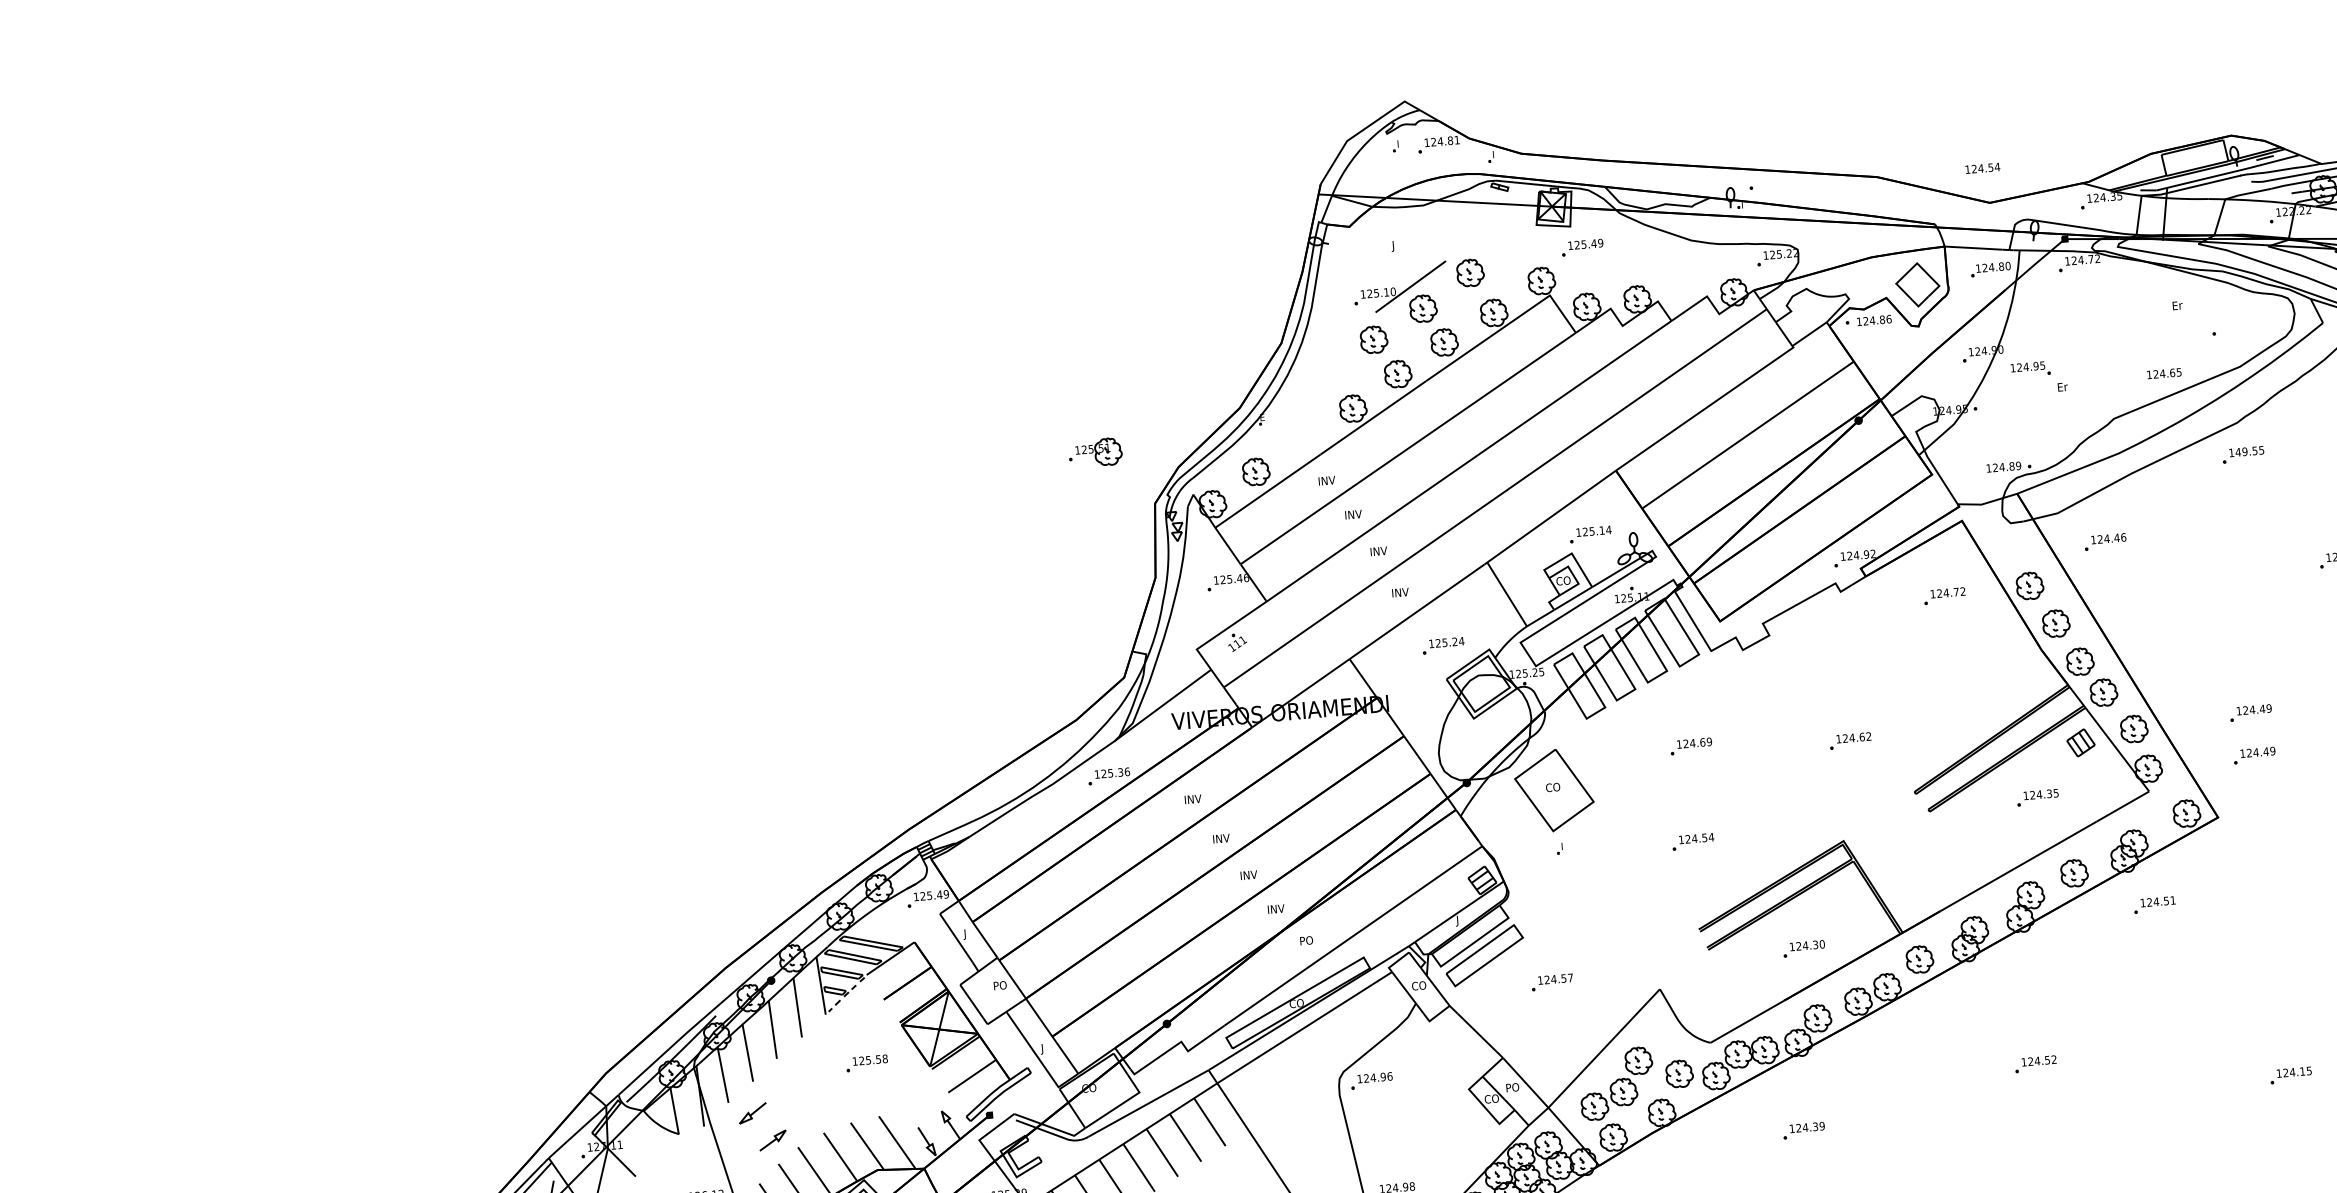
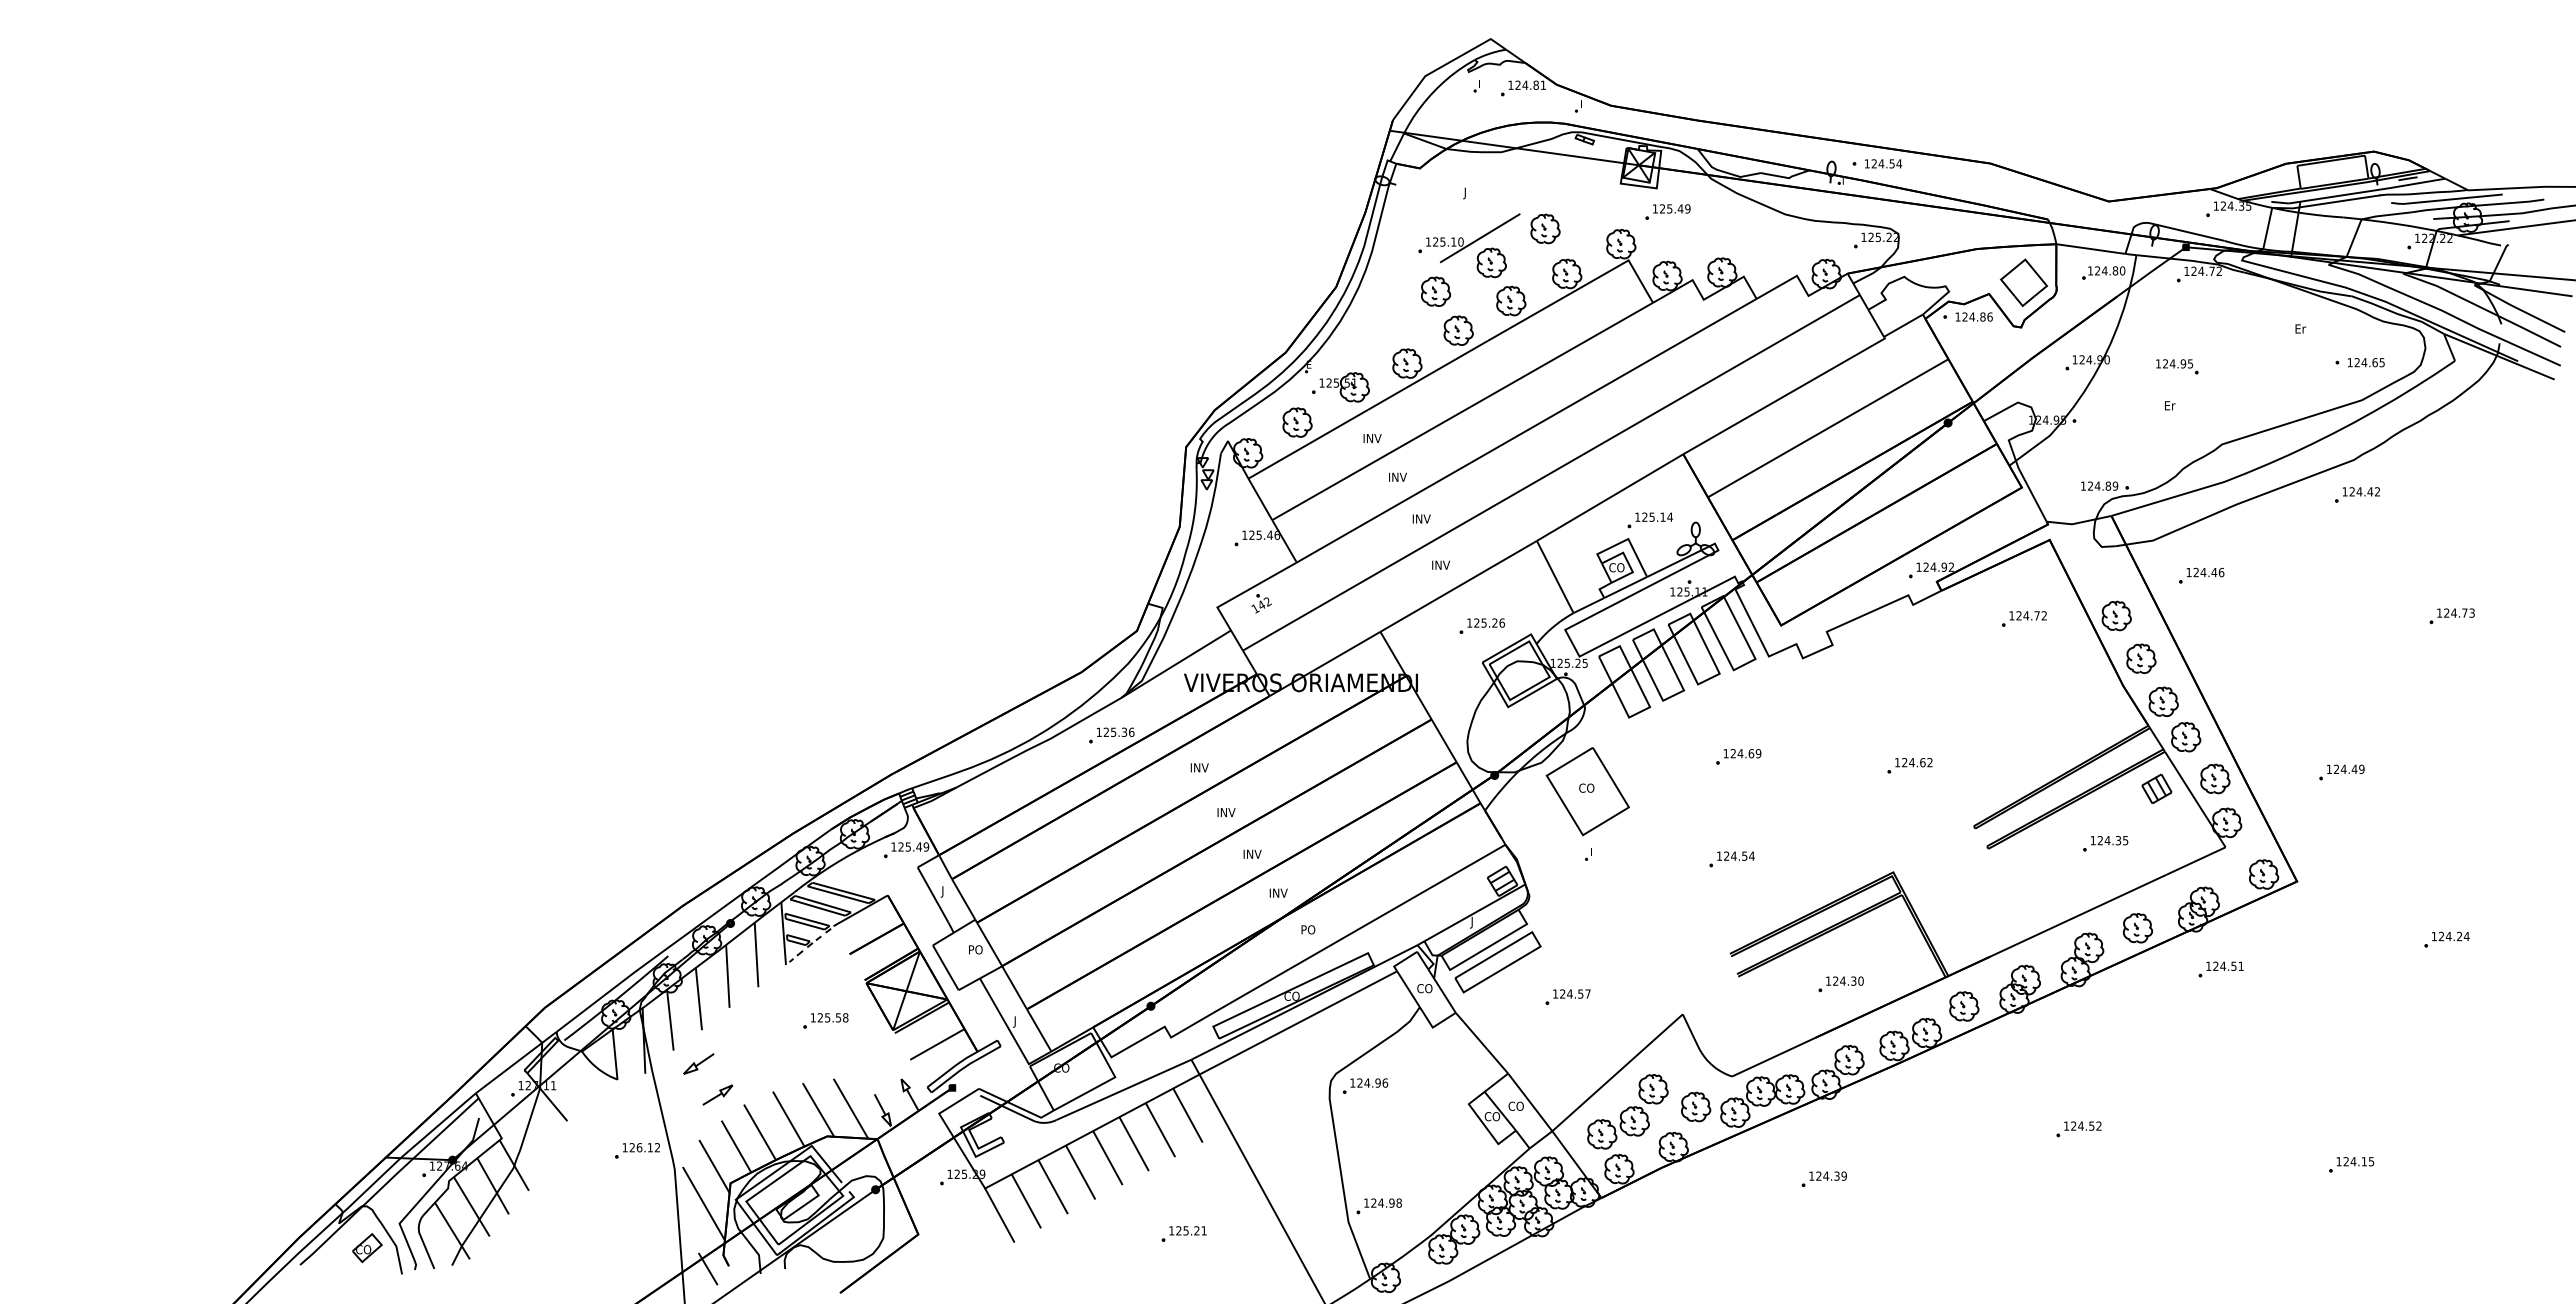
text: (1982, 168) -> (1883, 163), moved
part: (2030, 369) -> (2177, 366), moved
text: (2164, 373) -> (2366, 362), moved
text: (2249, 451) -> (2364, 491), 149.55 -> 124.42
part: (1095, 453) -> (1340, 387), moved
text: (1460, 640) -> (1501, 622), 125.24 -> 125.26
text: (1239, 642) -> (1263, 603), 111 -> 142
part: (2254, 755) -> (2341, 818), removed
text: (1512, 1086) -> (1515, 1105), PO -> CO

